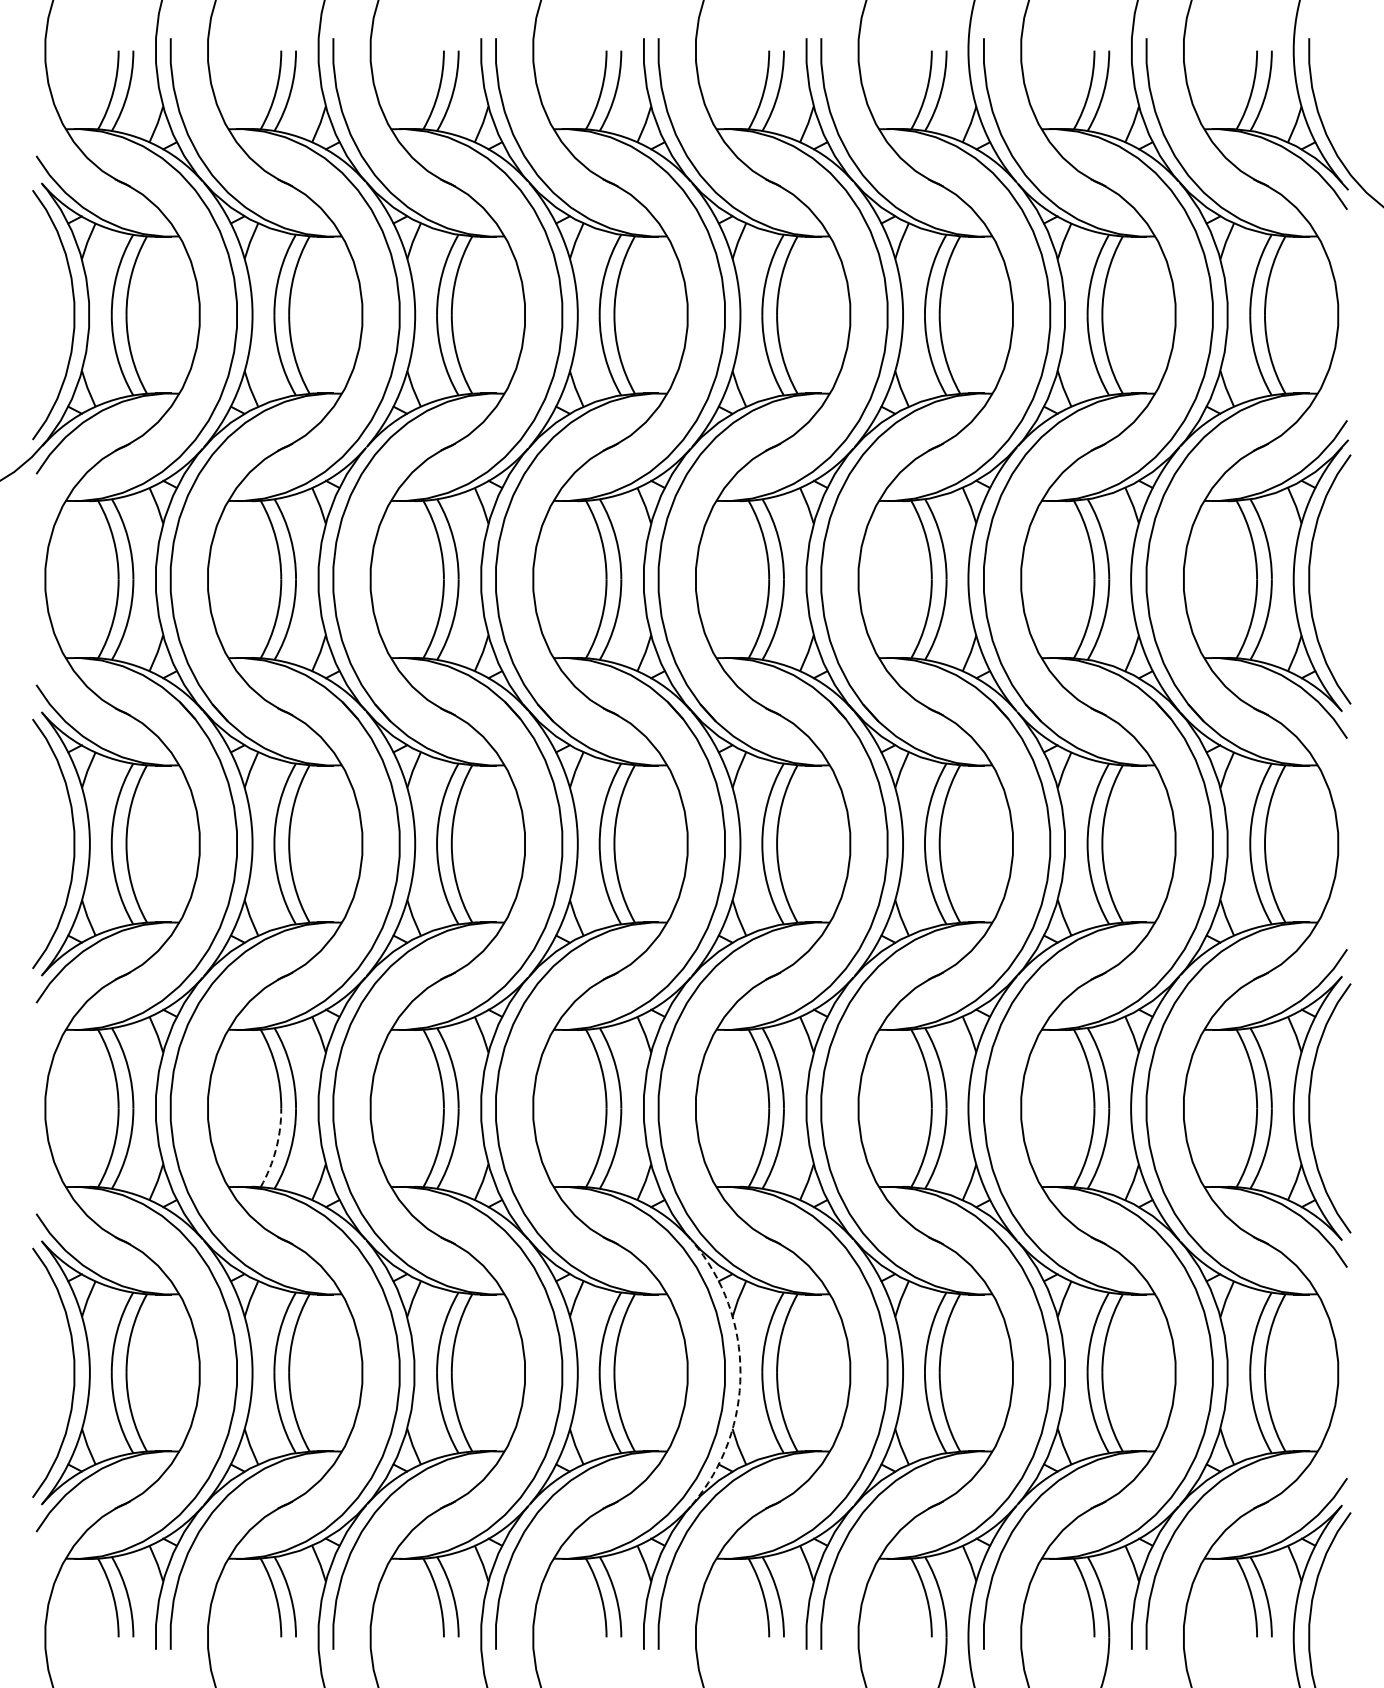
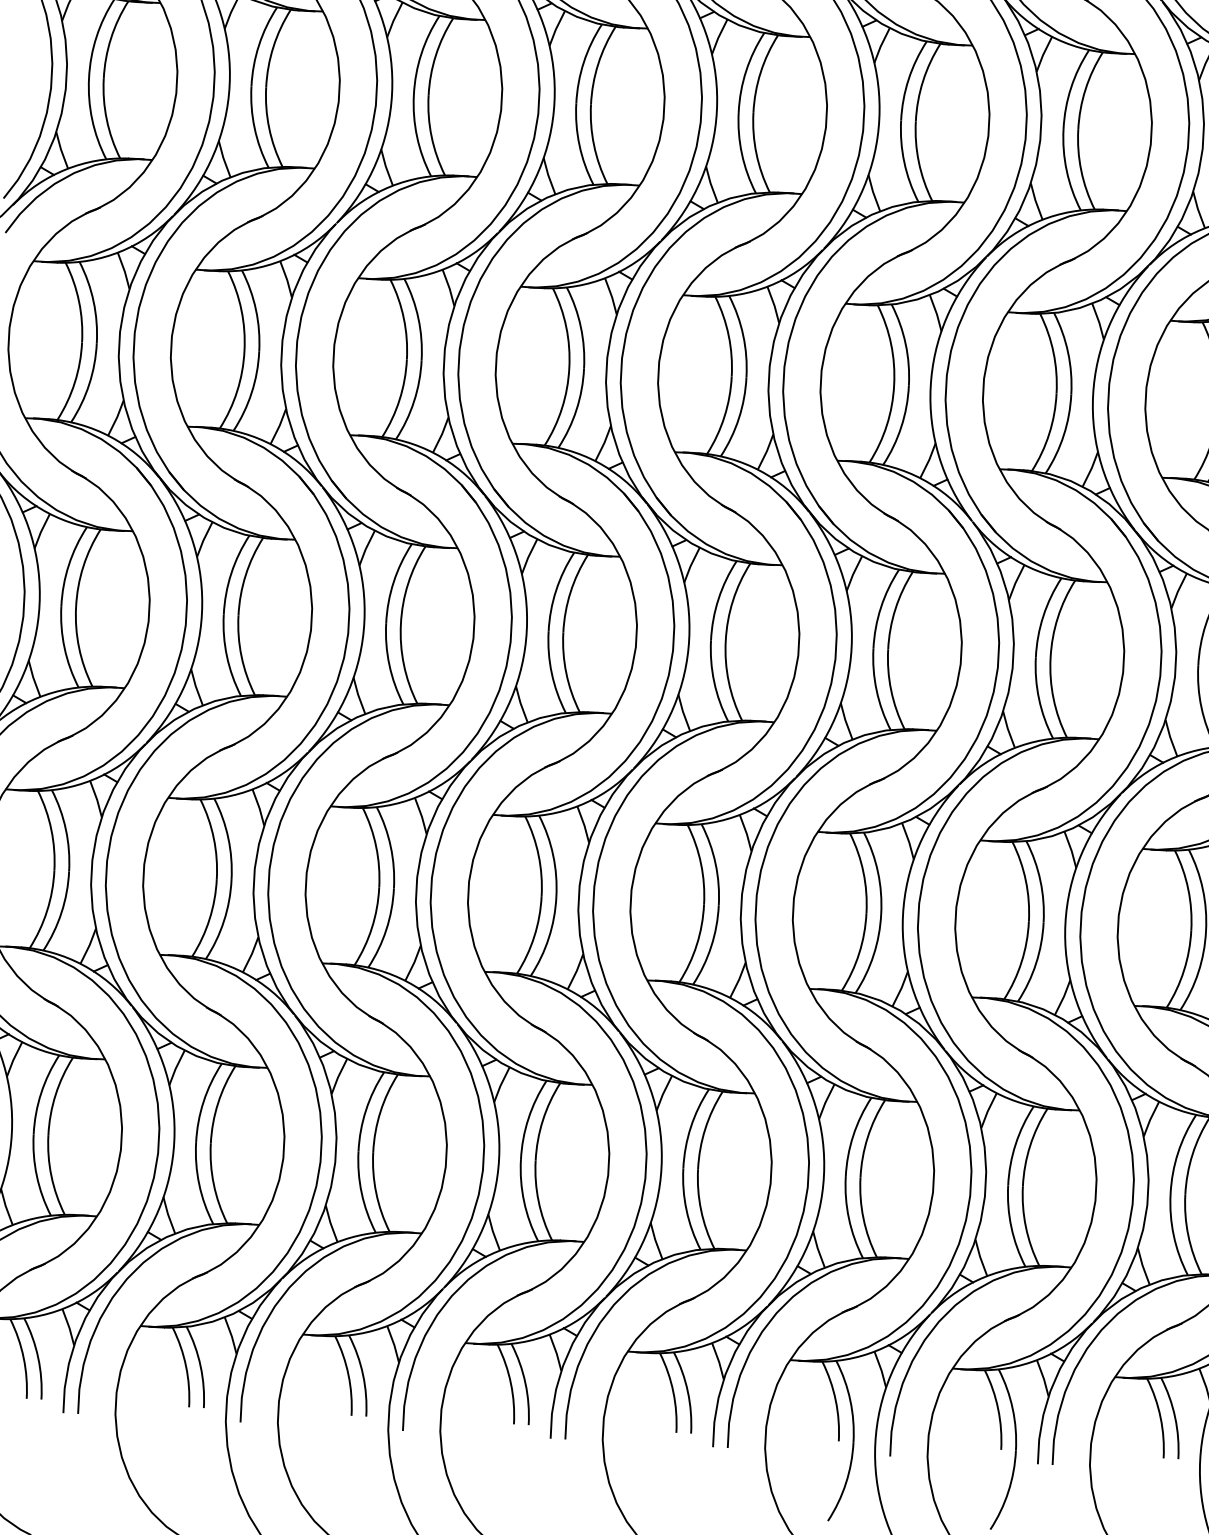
arc: (276, 1149) -> (209, 919), dashed -> solid
arc: (740, 1372) -> (661, 1166), dashed -> solid

